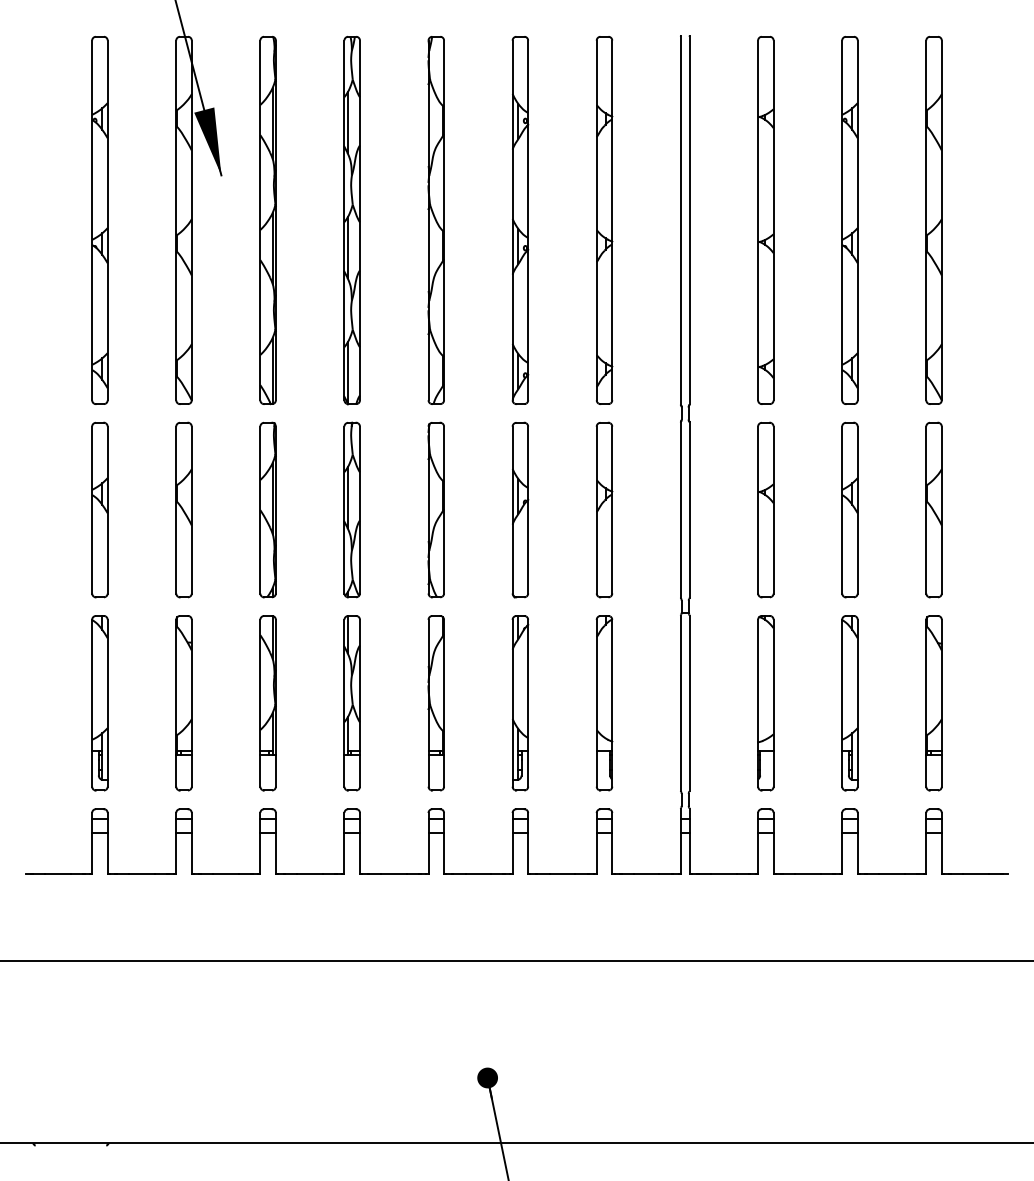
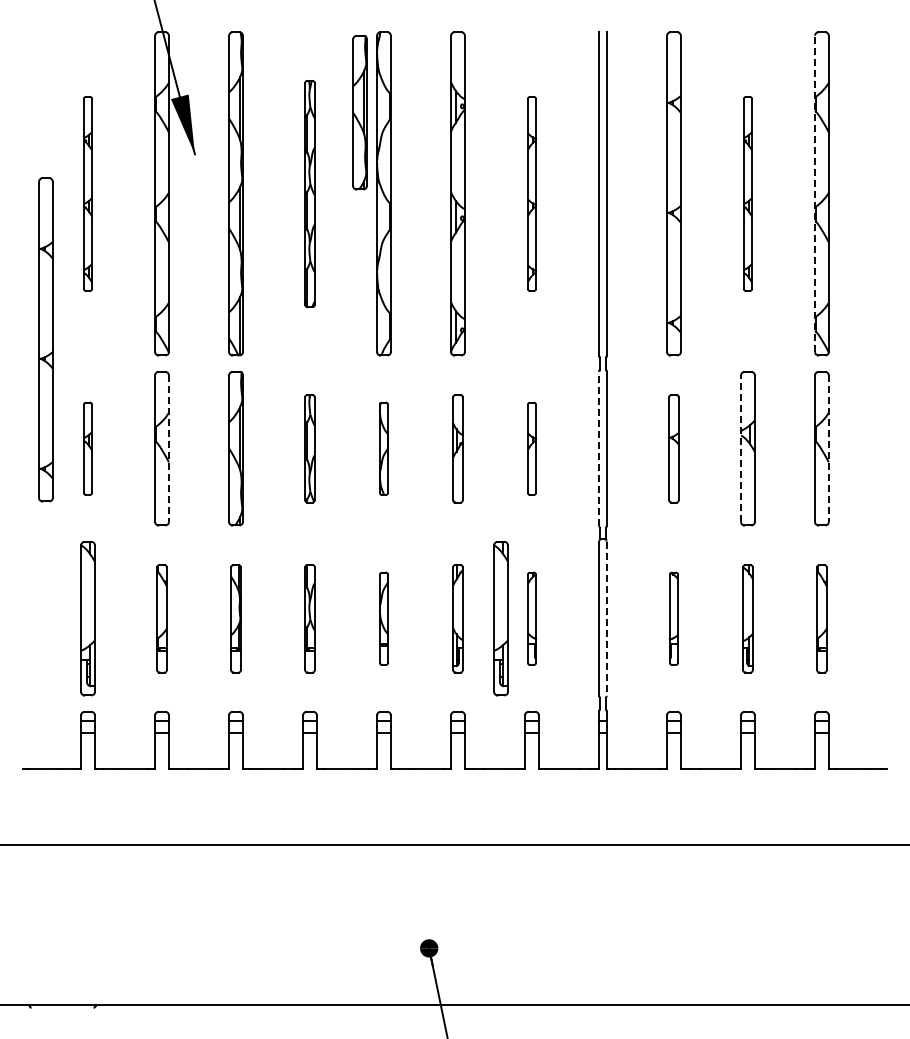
part: (408, 127) -> (359, 112), added
part: (99, 219) -> (87, 193), size x0.6
part: (351, 219) -> (309, 193), size x0.7
part: (603, 219) -> (531, 193), size x0.6
part: (849, 219) -> (747, 193), size x0.6
line: (926, 219) -> (815, 193), solid -> dashed
part: (51, 385) -> (45, 339), added
part: (99, 509) -> (87, 448), size x0.6
part: (351, 509) -> (309, 448), size x0.7
part: (435, 509) -> (383, 448), size x0.6
part: (519, 509) -> (457, 448), size x0.7
part: (603, 509) -> (531, 448), size x0.6
line: (681, 509) -> (599, 448), solid -> dashed
part: (765, 509) -> (673, 448), size x0.7
line: (842, 509) -> (741, 448), solid -> dashed
line: (191, 510) -> (168, 449), solid -> dashed
line: (941, 510) -> (828, 449), solid -> dashed
part: (183, 703) -> (161, 618), size x0.7
part: (267, 703) -> (235, 618), size x0.7
part: (351, 703) -> (309, 618), size x0.7
part: (435, 703) -> (383, 618), size x0.6
part: (519, 703) -> (457, 618), size x0.7
part: (568, 703) -> (500, 618), added
part: (603, 703) -> (531, 618), size x0.6
part: (765, 703) -> (673, 618), size x0.6
part: (849, 703) -> (747, 618), size x0.7
part: (933, 703) -> (821, 618), size x0.7
line: (689, 704) -> (606, 619), solid -> dashed

